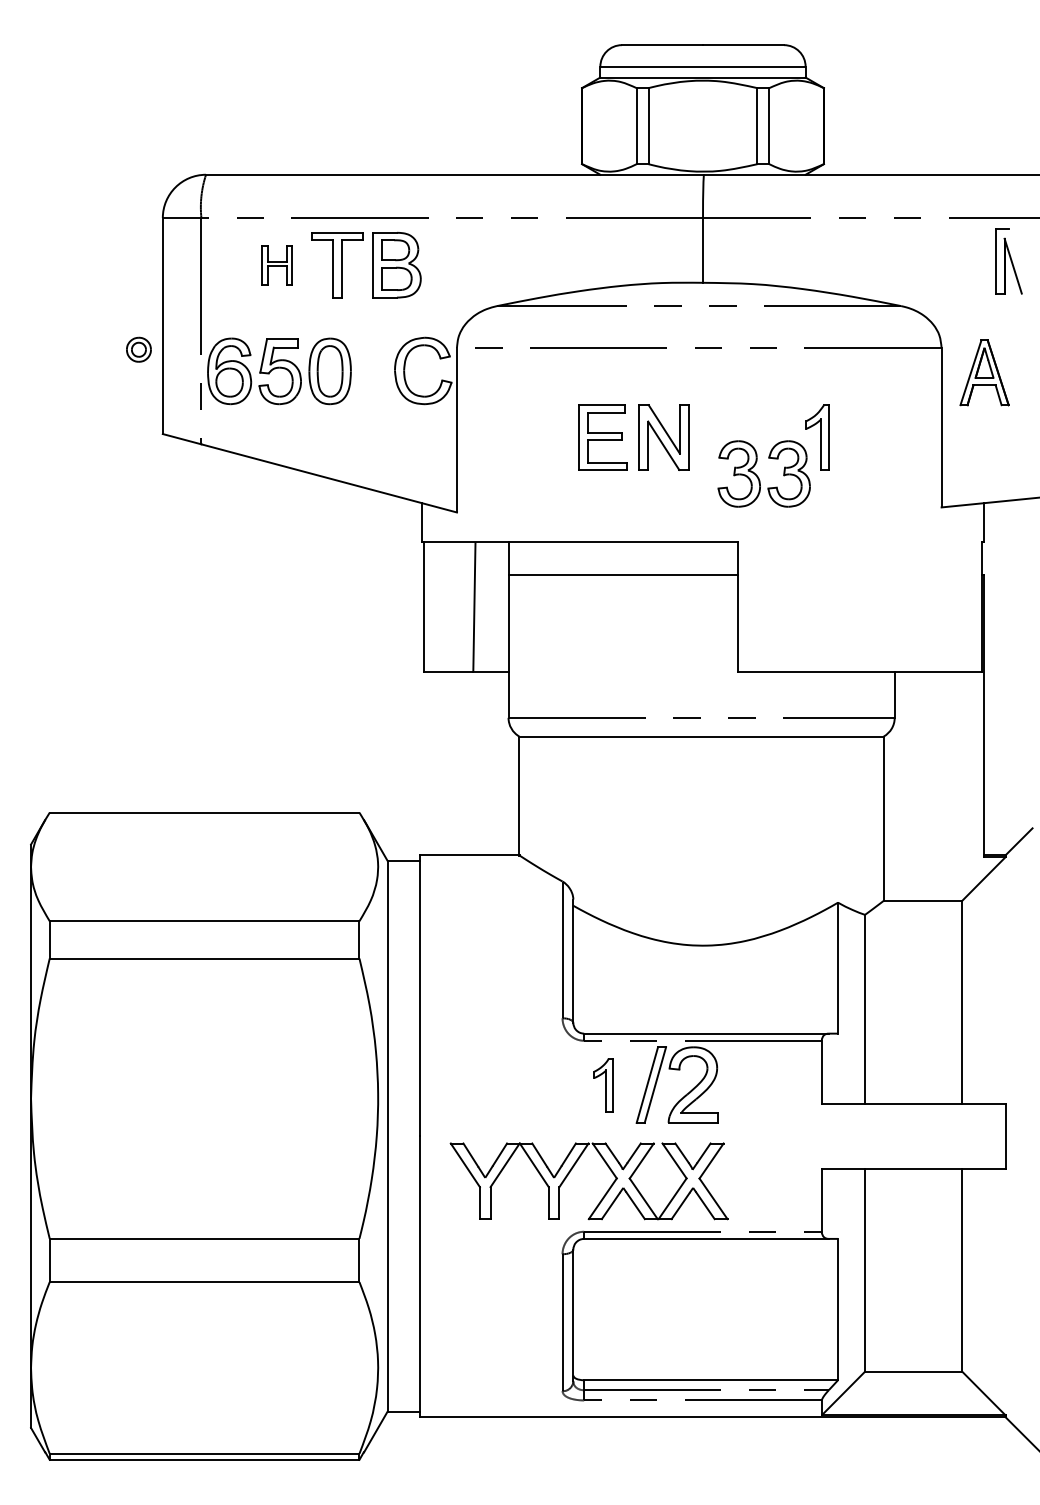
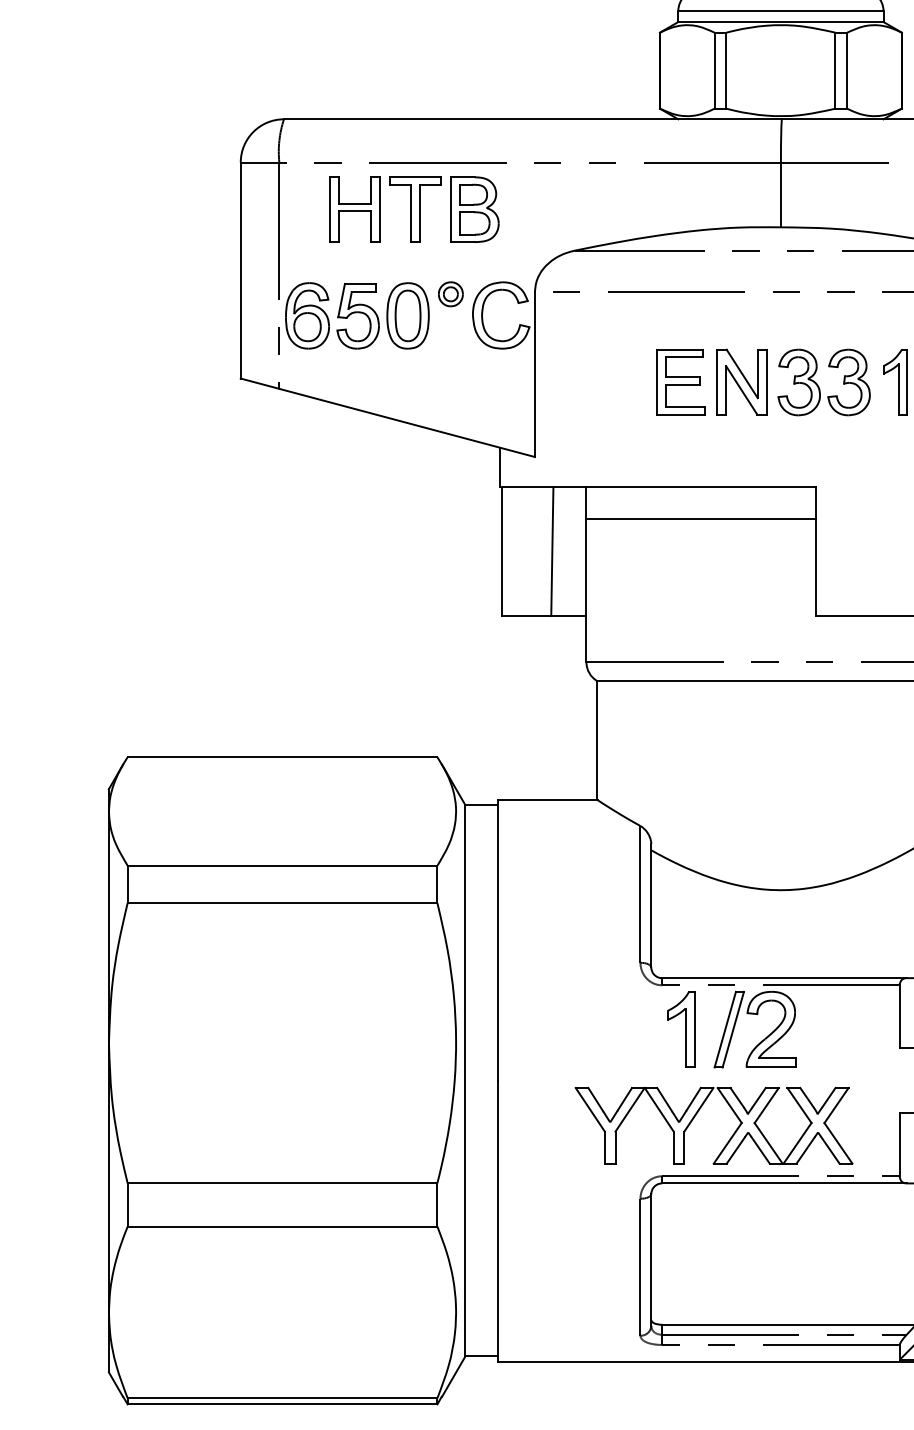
part: (276, 265) -> (354, 210), size x1.67
part: (138, 349) -> (450, 294), moved
part: (763, 473) -> (823, 382), moved
part: (603, 1084) -> (681, 1029), size x1.43
part: (572, 1169) -> (697, 1114), moved

